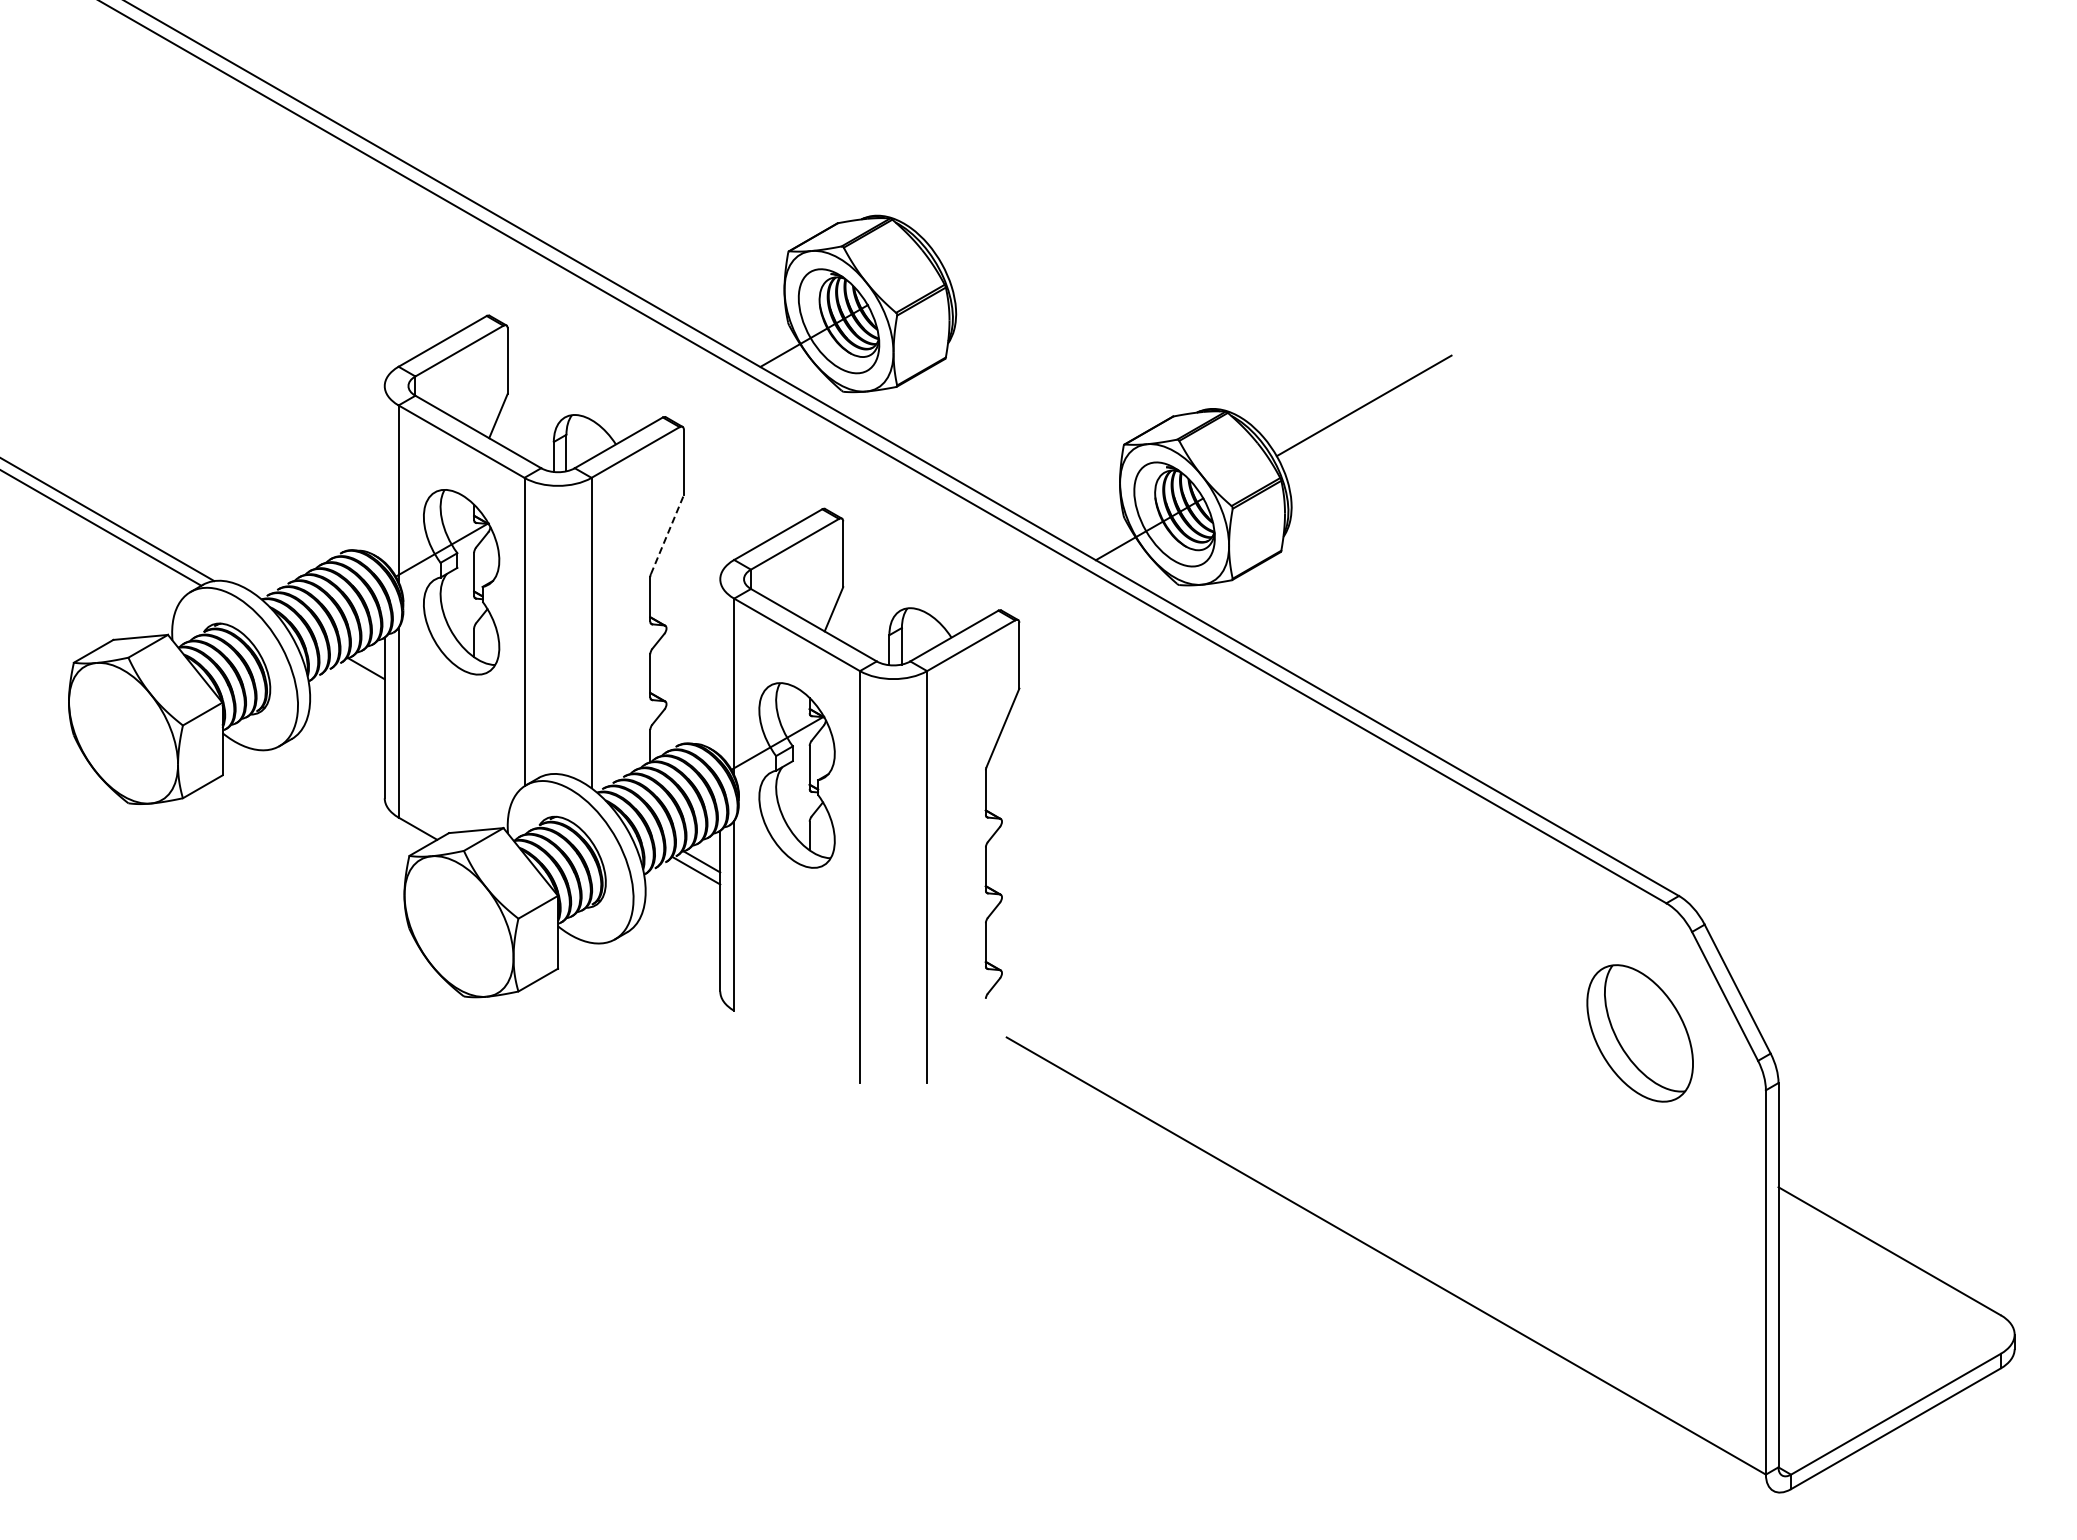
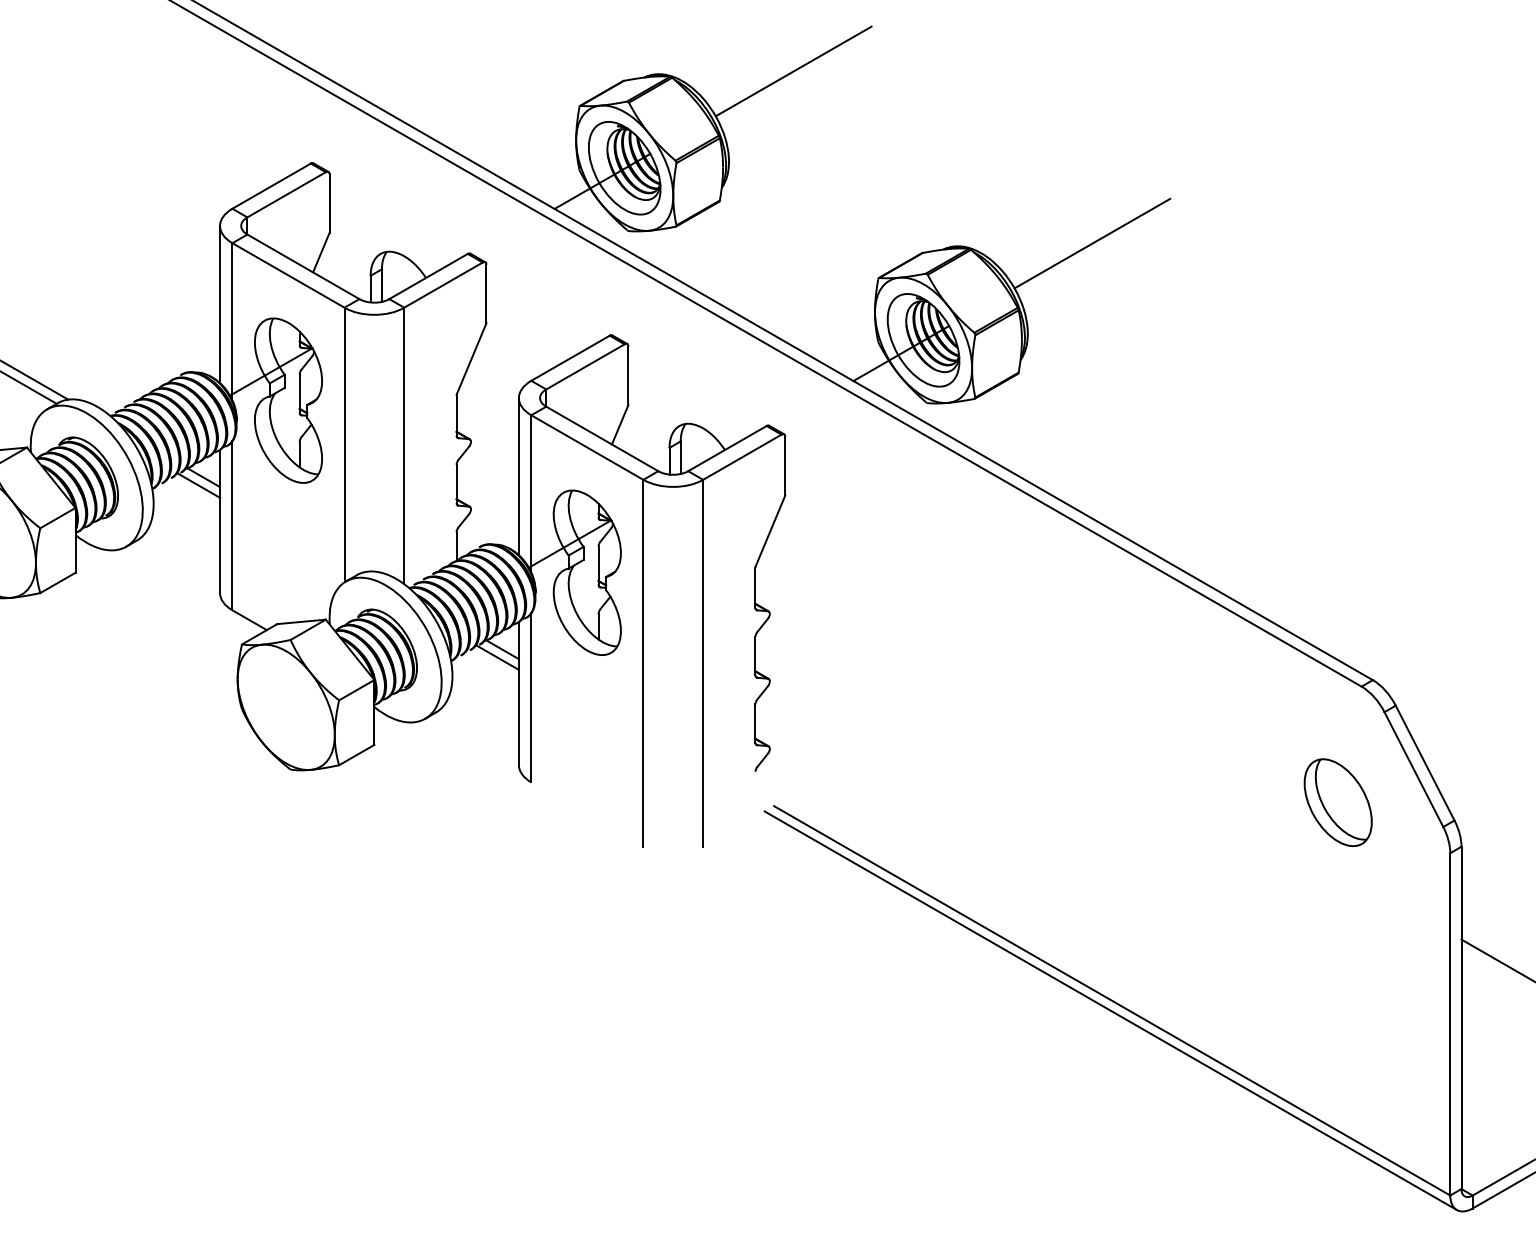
line: (1028, 212) -> (793, 71), added
line: (384, 474) -> (219, 304), added
line: (667, 534) -> (471, 358), dashed -> solid
line: (720, 667) -> (519, 476), added
line: (360, 677) -> (198, 485), added
part: (1639, 1033) -> (1337, 802), size x0.71
line: (1384, 1266) -> (1110, 1010), added

